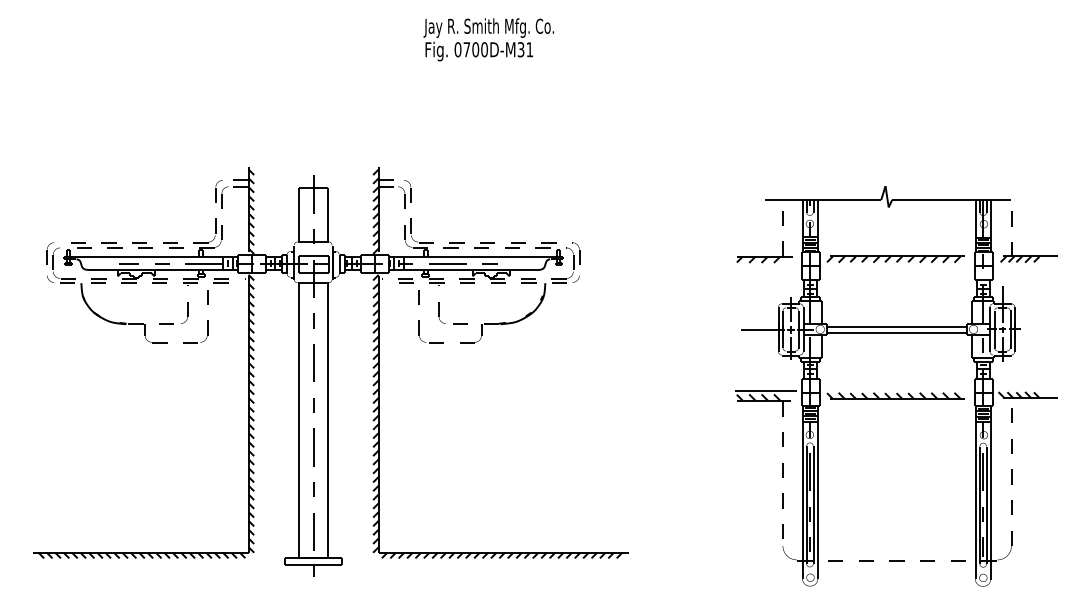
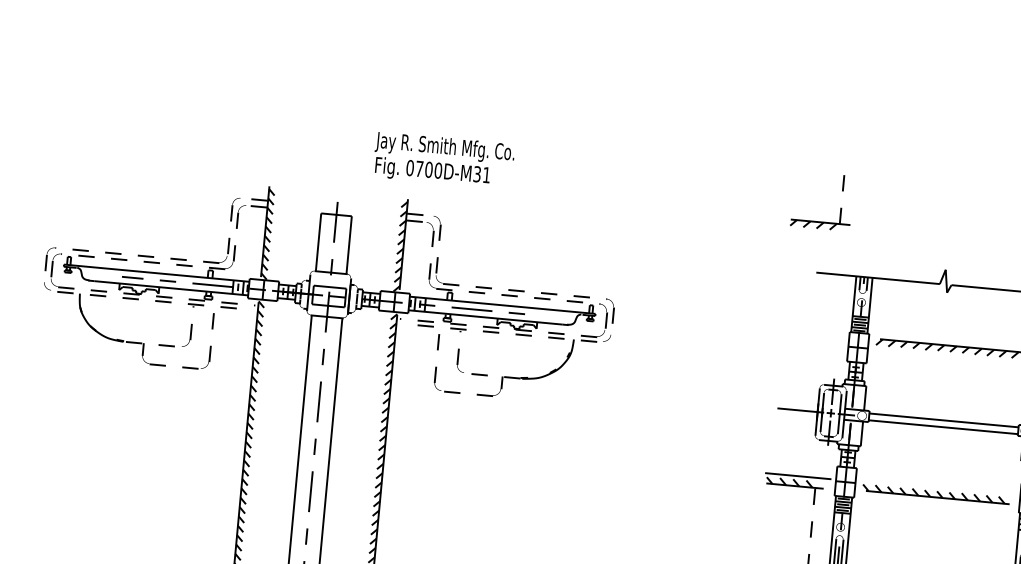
text: (488, 39) -> (443, 160), moved
part: (782, 241) -> (840, 207), moved

